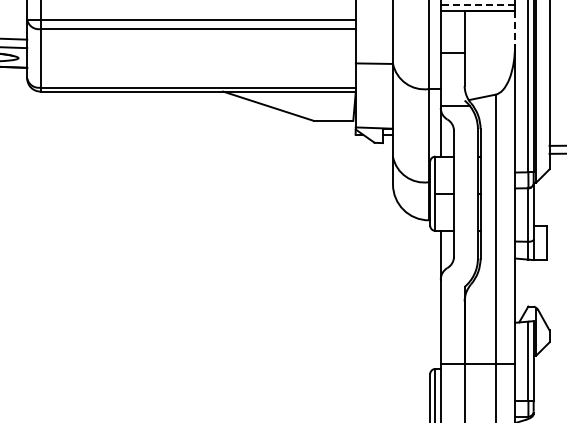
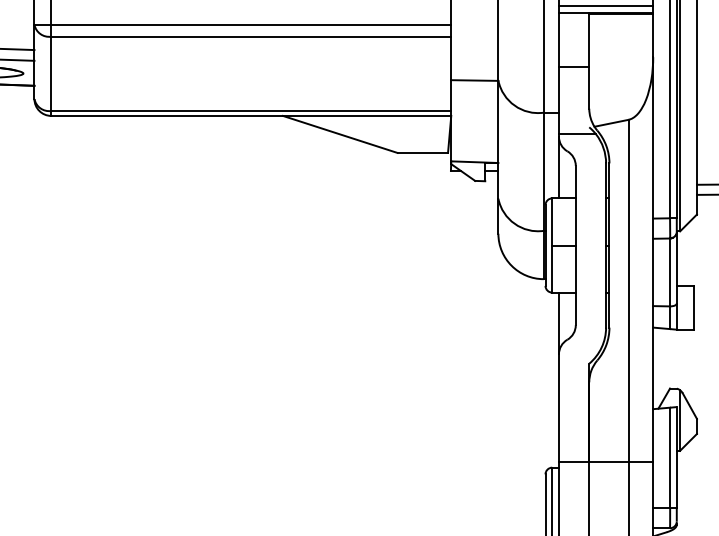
line: (477, 5) -> (605, 6), dashed -> solid
line: (515, 28) -> (653, 35), dashed -> solid

